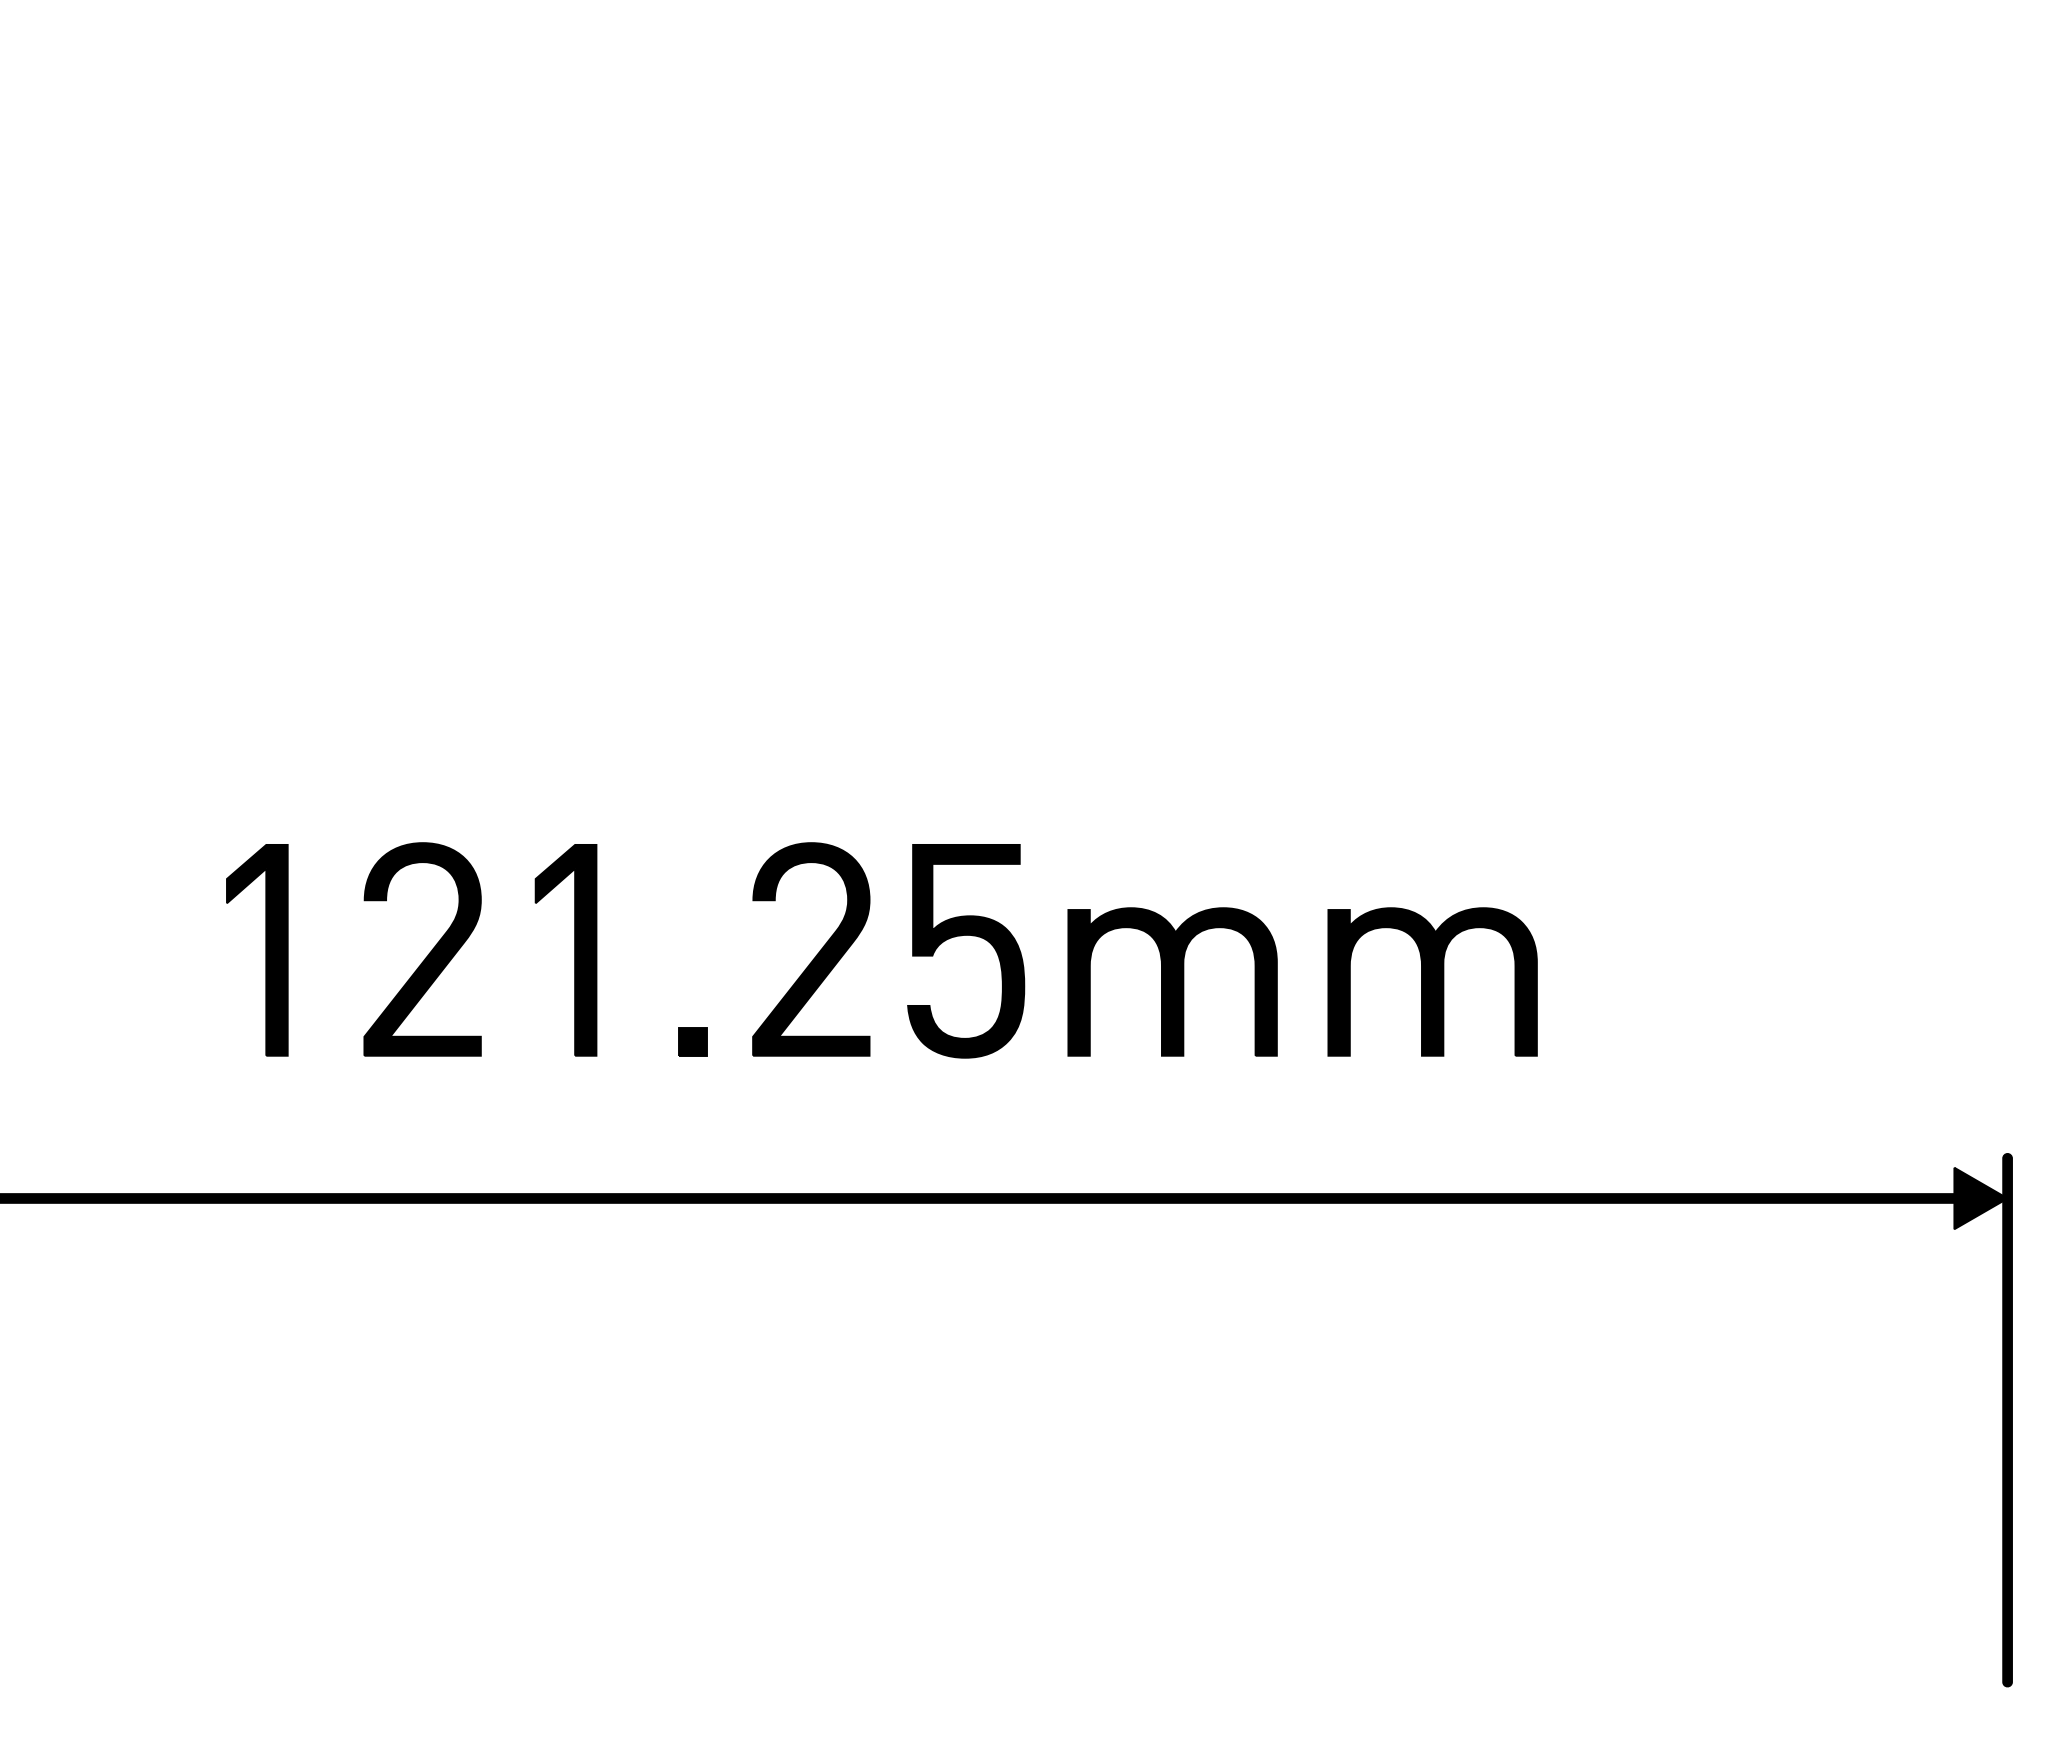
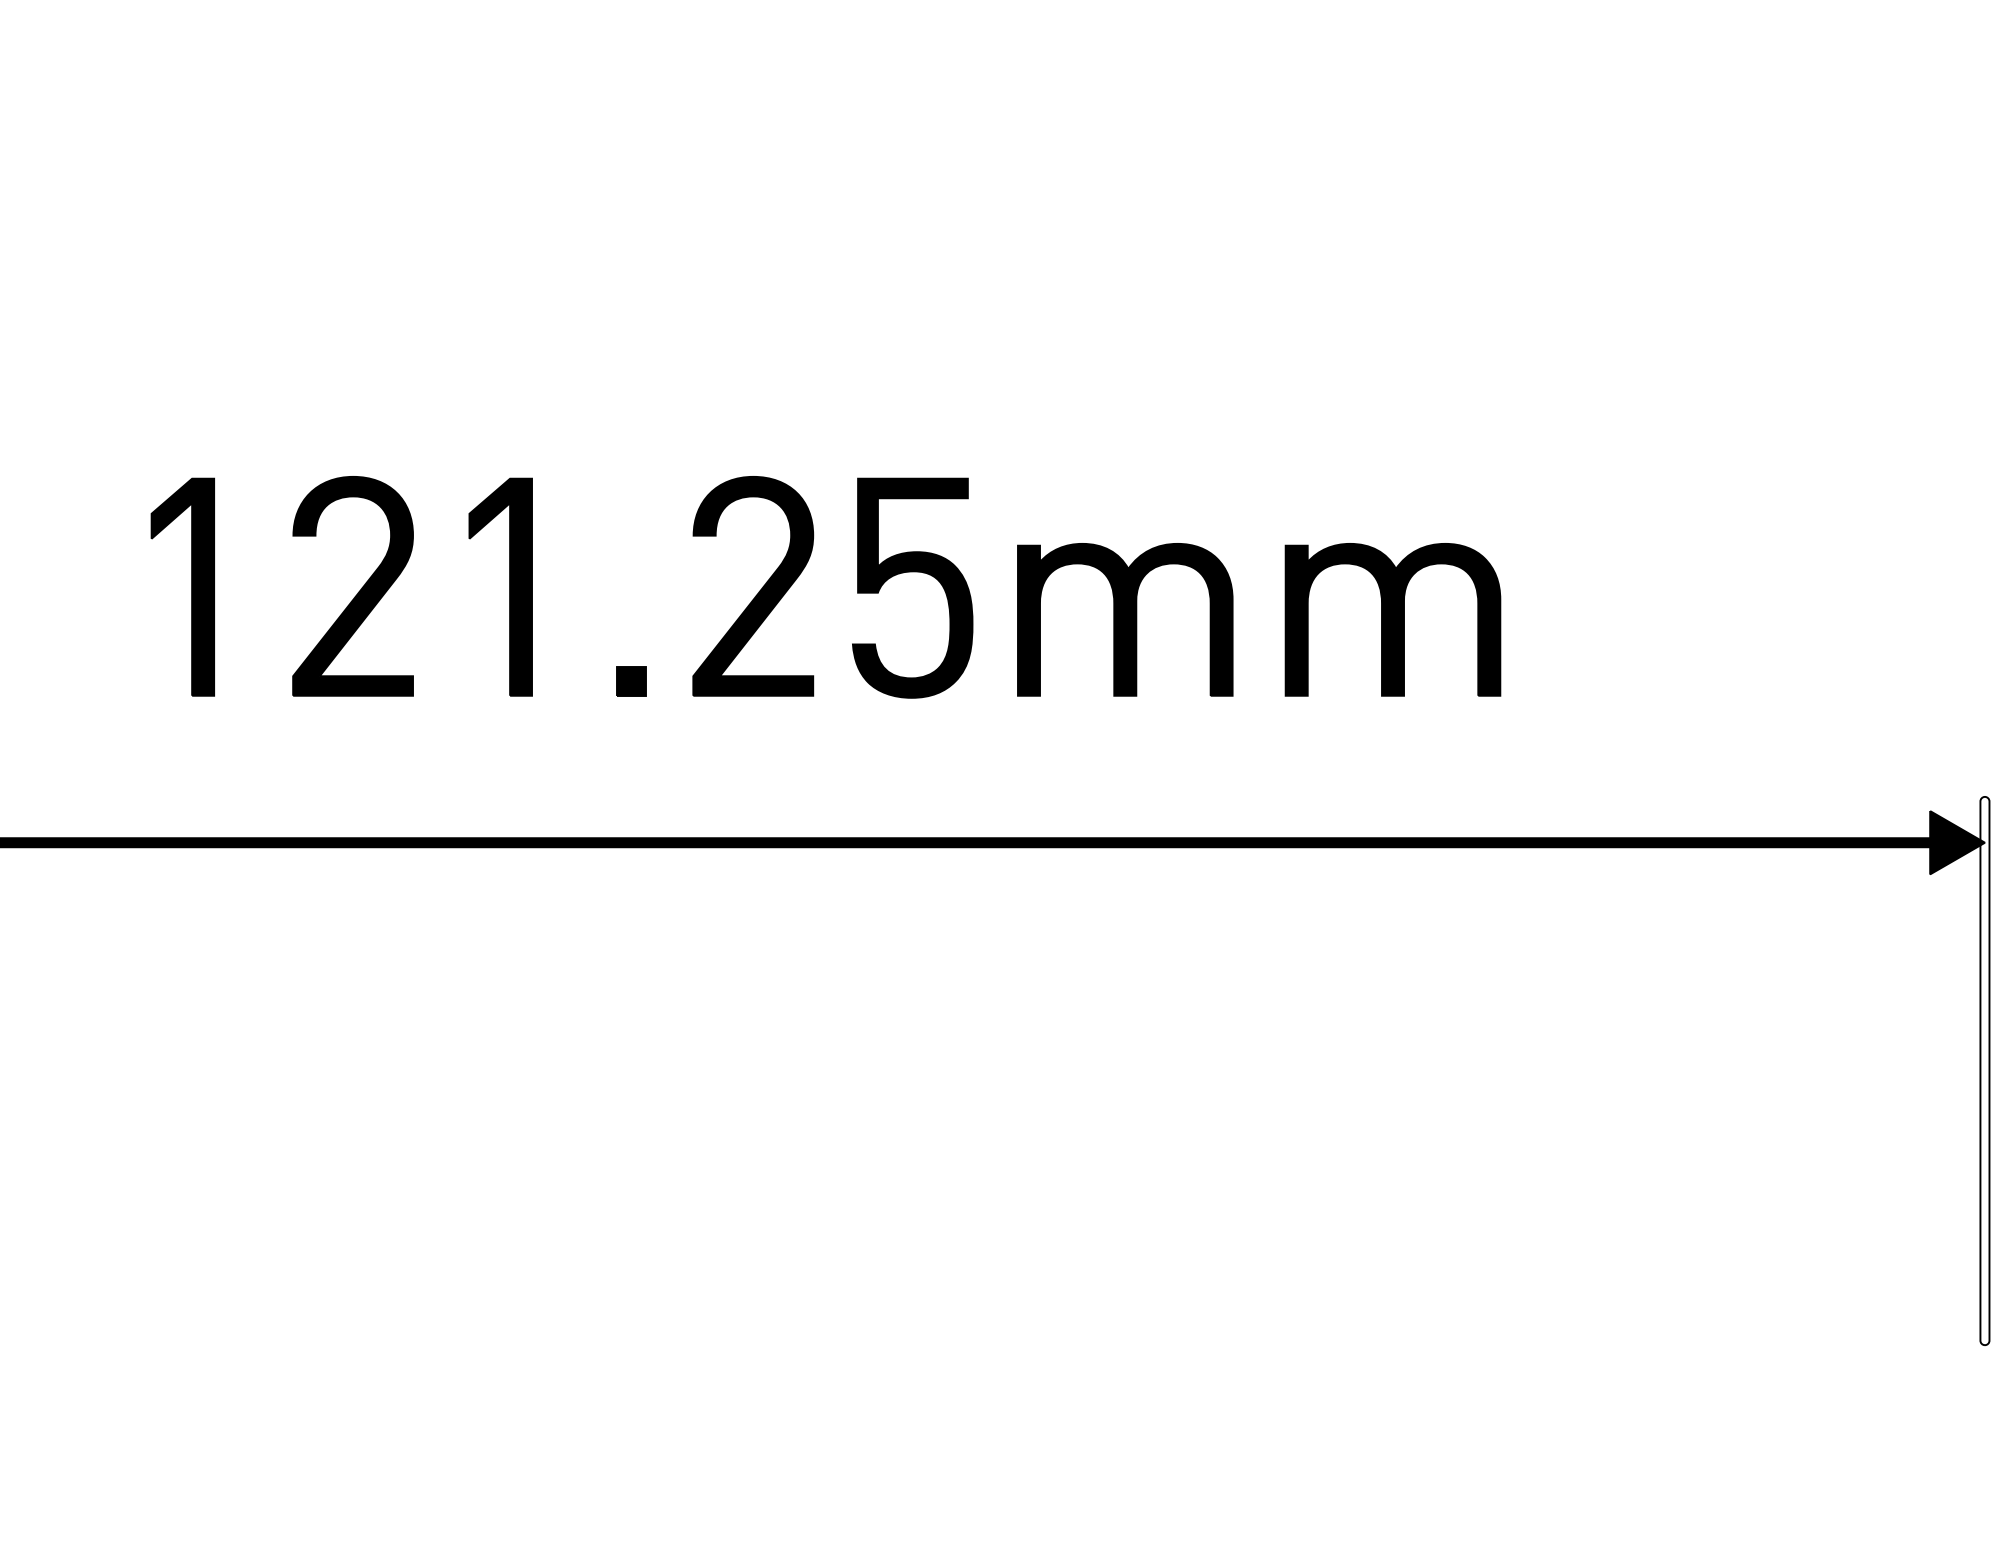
fill: (2007, 1419) -> (1984, 1070), removed

